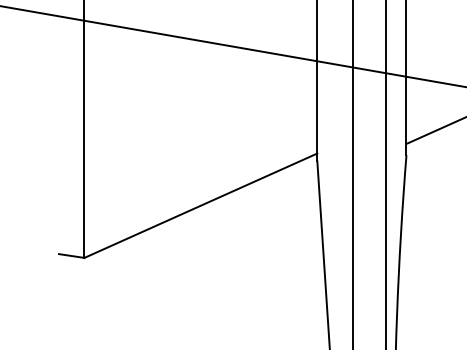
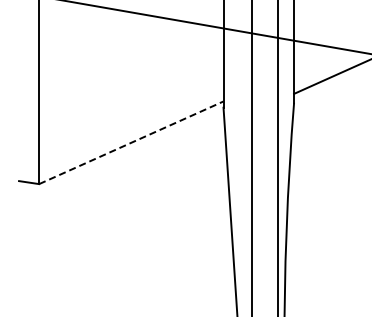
line: (201, 205) -> (131, 142), solid -> dashed

